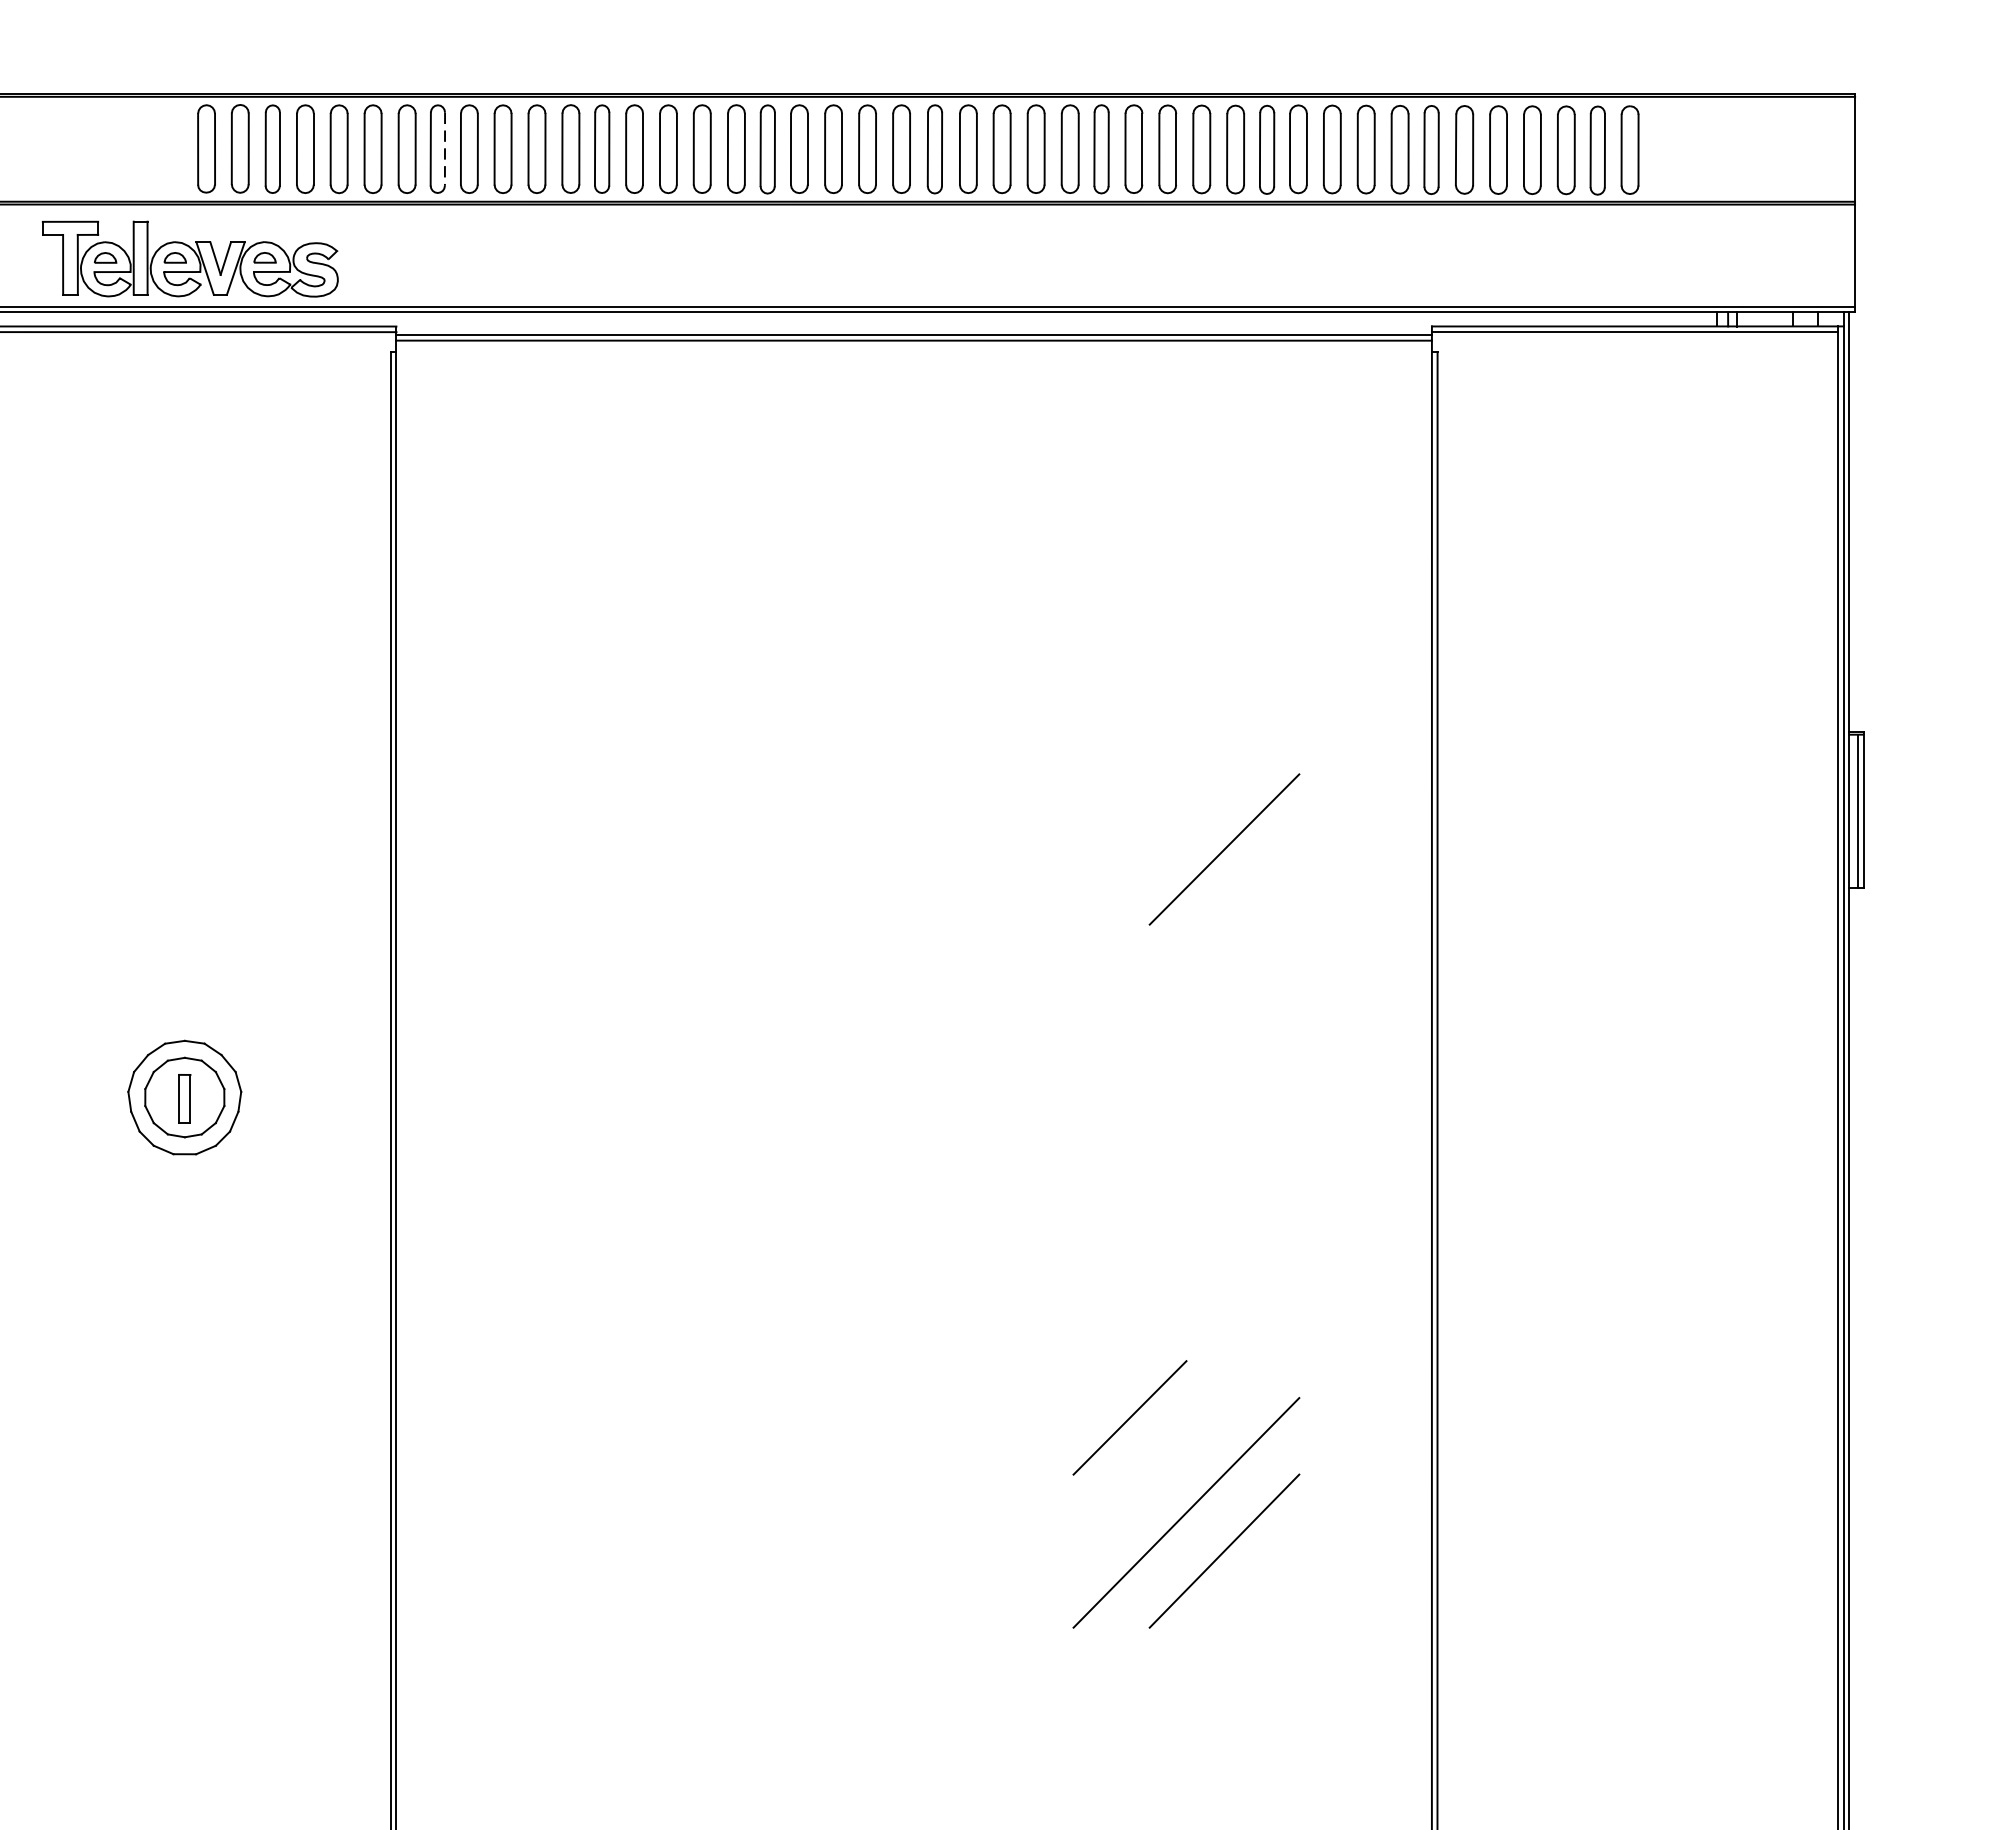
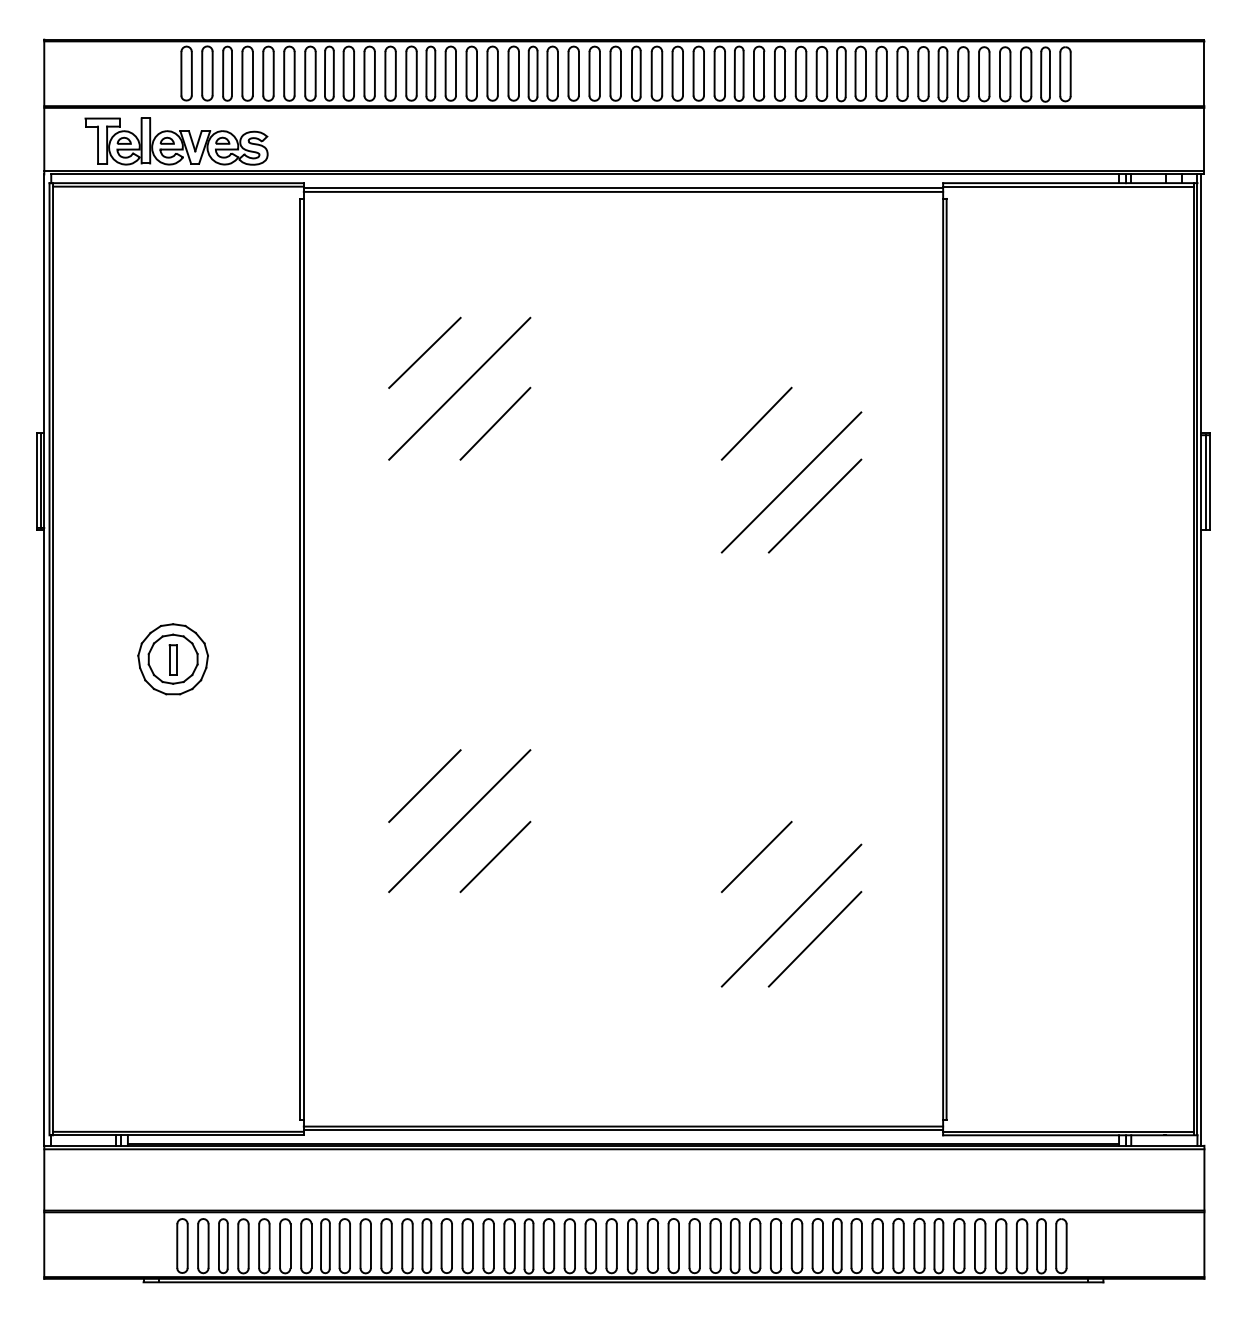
line: (444, 148) -> (333, 73), dashed -> solid
line: (591, 600) -> (424, 352), added
line: (648, 659) -> (459, 388), added
line: (706, 715) -> (495, 423), added
line: (1129, 715) -> (756, 423), added
line: (1186, 811) -> (791, 482), added
line: (591, 1302) -> (424, 785), added
line: (648, 1360) -> (459, 821), added
line: (706, 1417) -> (495, 856), added

